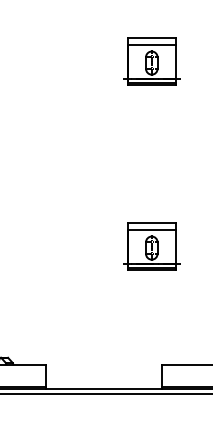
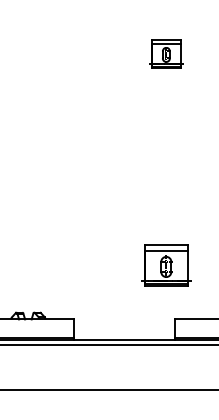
part: (152, 61) -> (166, 53), size x0.7
part: (152, 246) -> (166, 265), moved

